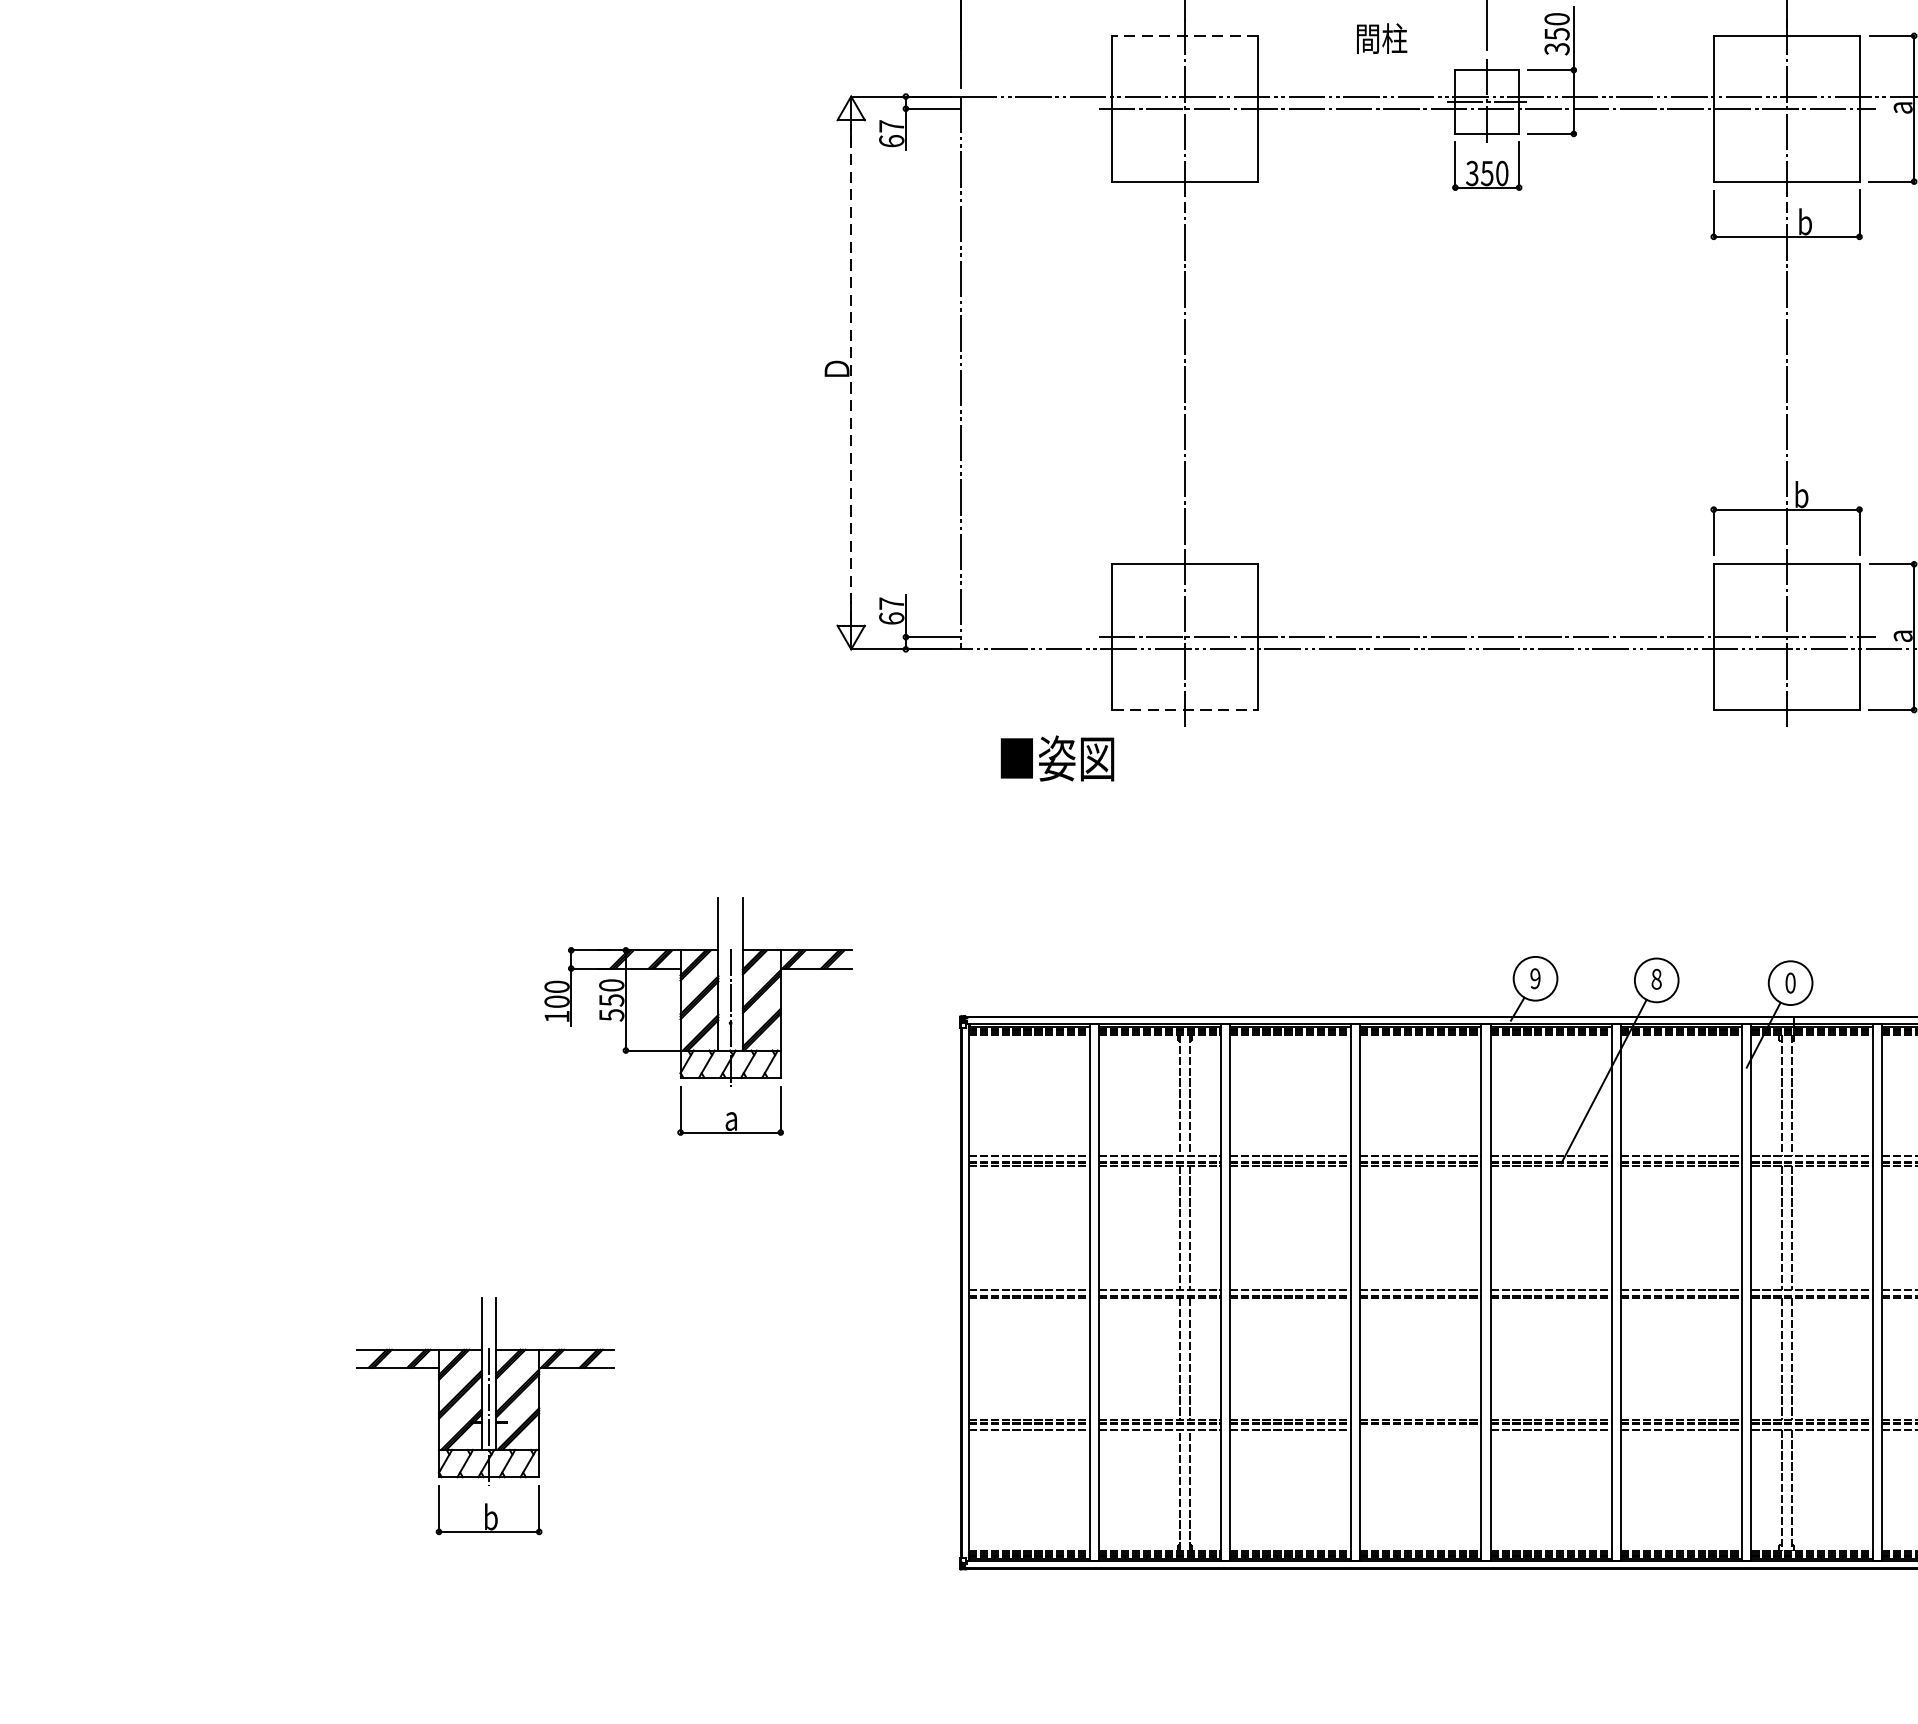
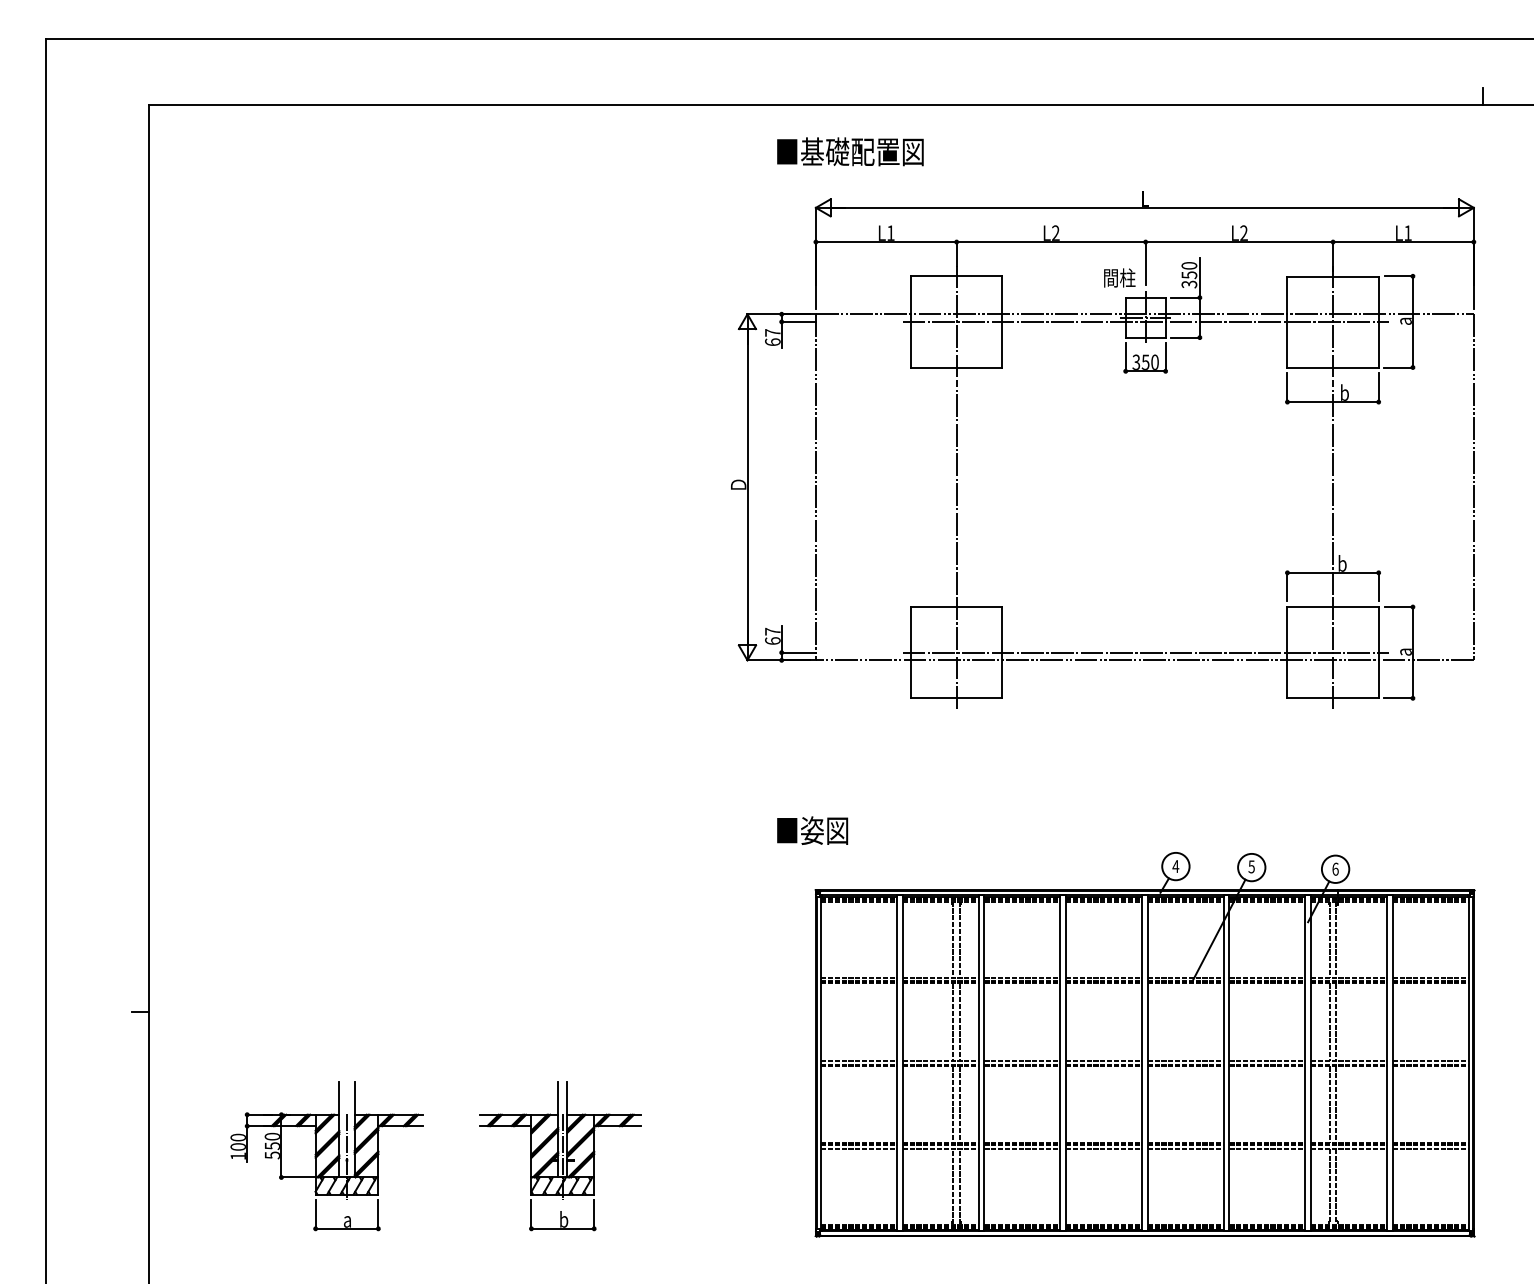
line: (1185, 36) -> (956, 276), dashed -> solid
text: (1381, 37) -> (1119, 277), moved
line: (851, 373) -> (747, 487), dashed -> solid
line: (1185, 710) -> (956, 698), dashed -> solid
text: (1057, 758) -> (812, 830), moved
text: (1534, 978) -> (1175, 866), 9 -> 4
text: (1656, 978) -> (1251, 866), 8 -> 5
text: (1790, 981) -> (1335, 868), 0 -> 6
part: (697, 1017) -> (326, 1156), moved
part: (485, 1416) -> (560, 1156), moved
line: (1421, 1429) -> (1104, 1148), added

